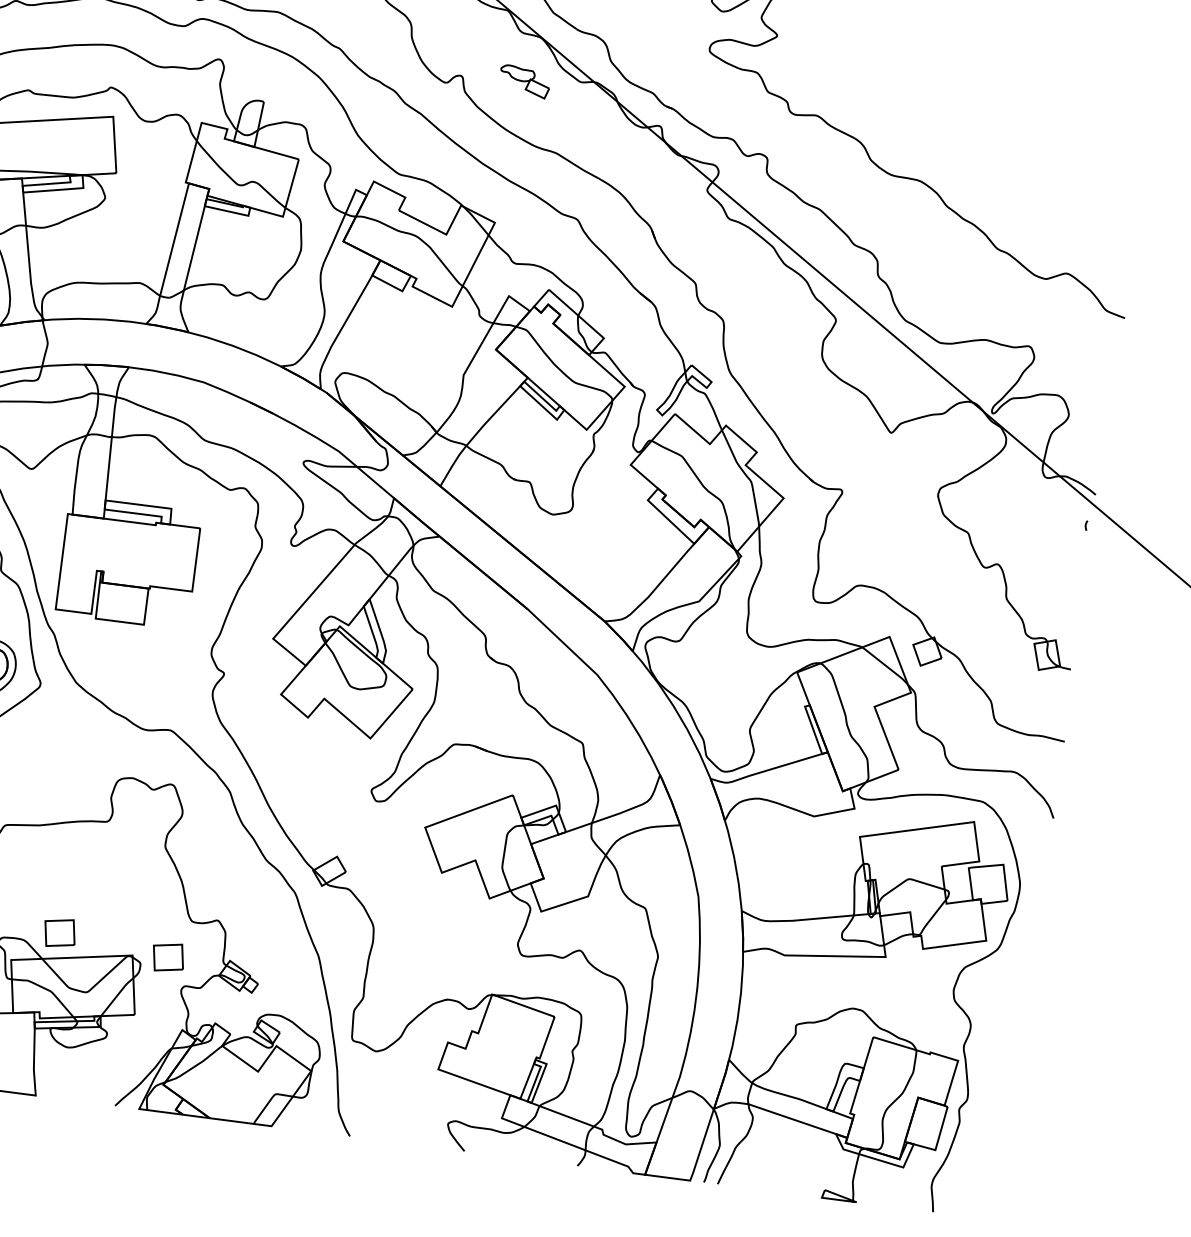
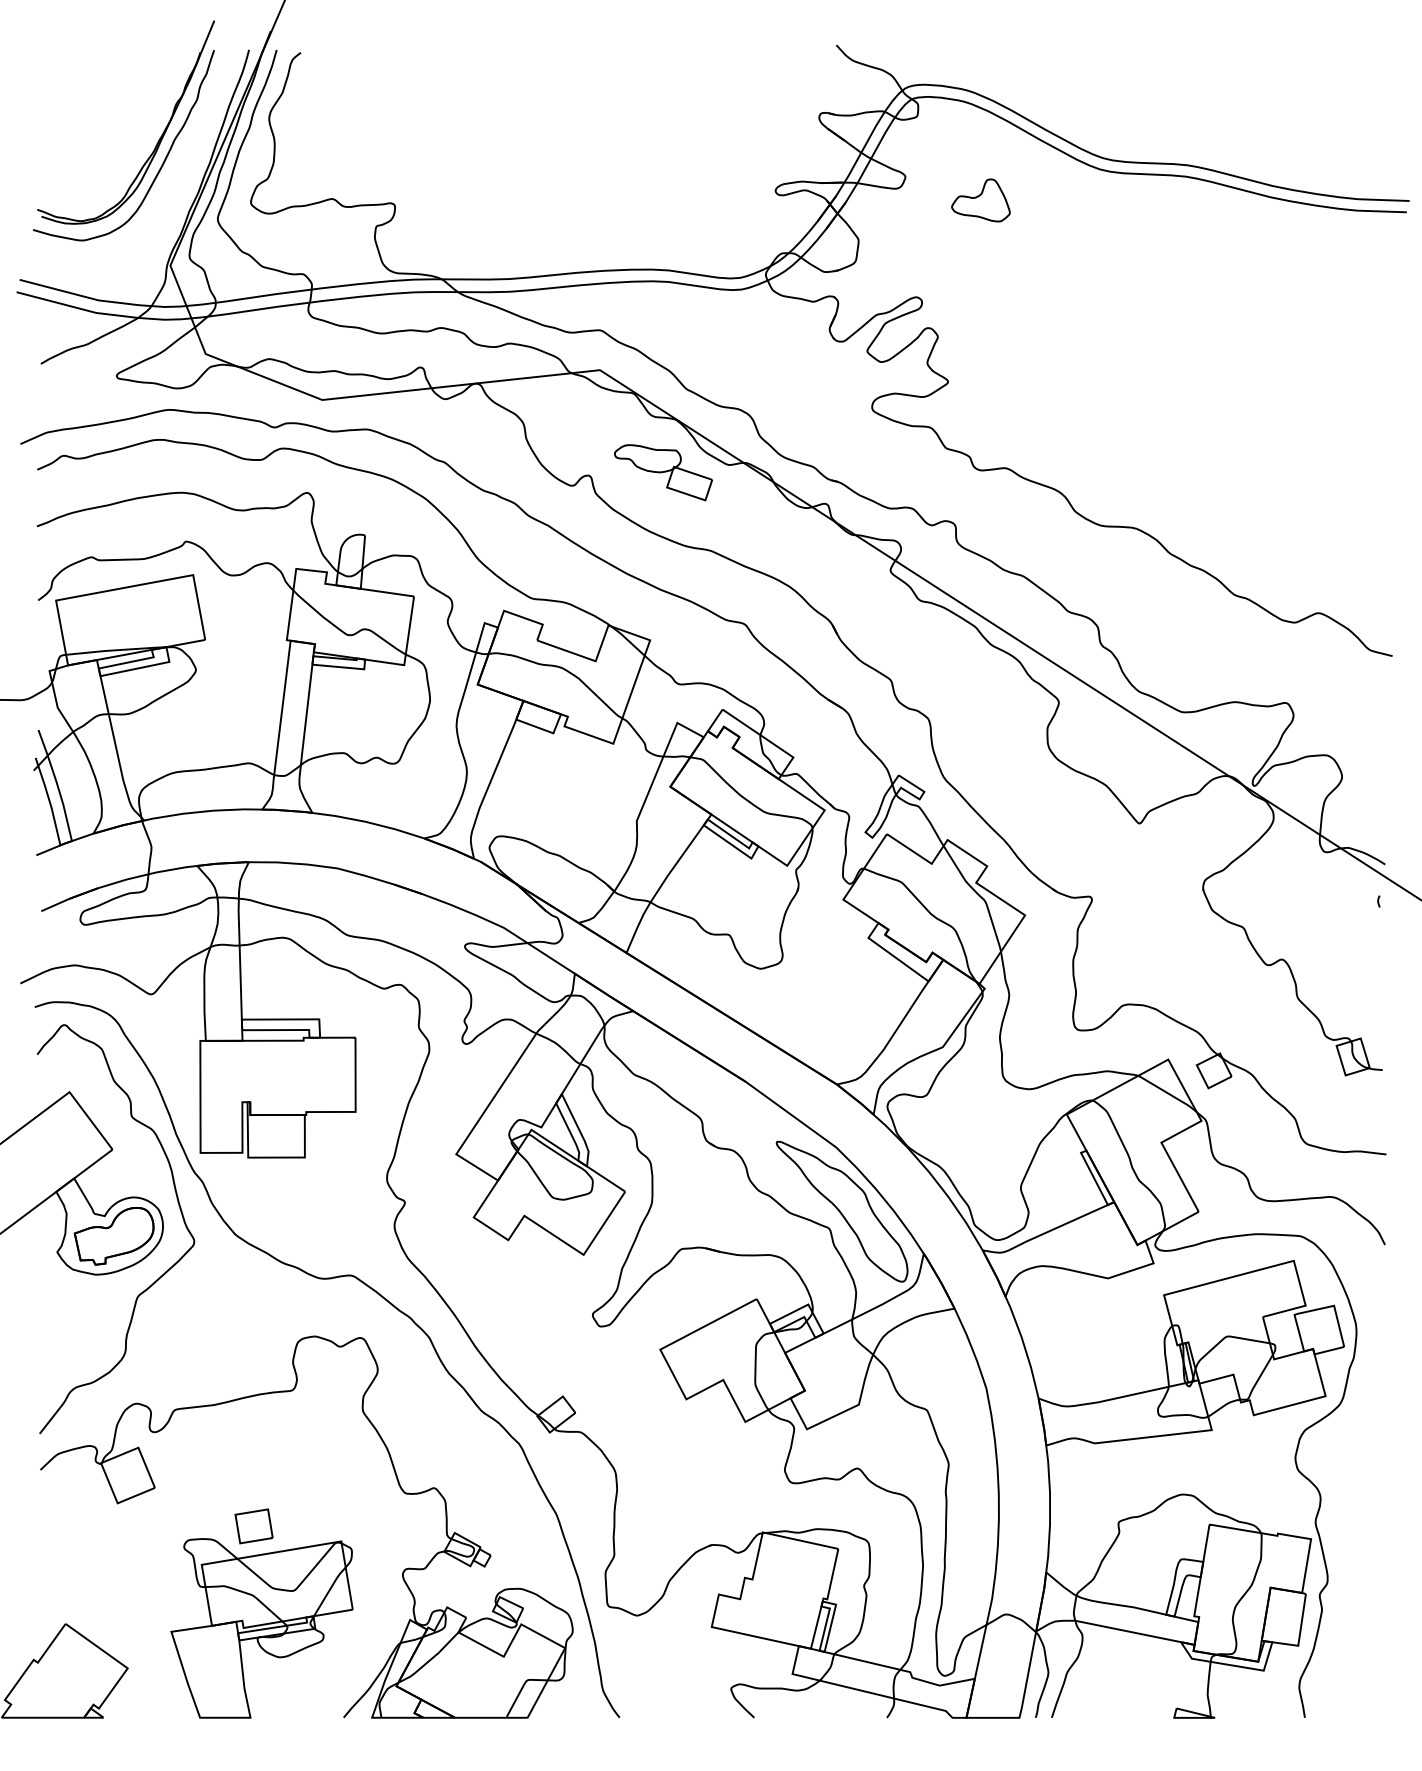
part: (524, 81) -> (663, 472), size x1.67
part: (594, 730) -> (841, 1211), added
part: (167, 957) -> (382, 1538), removed

